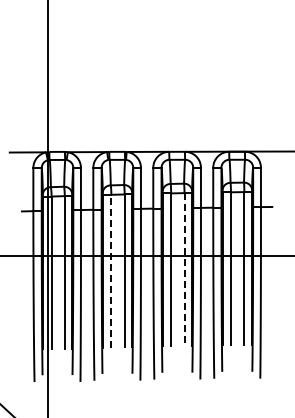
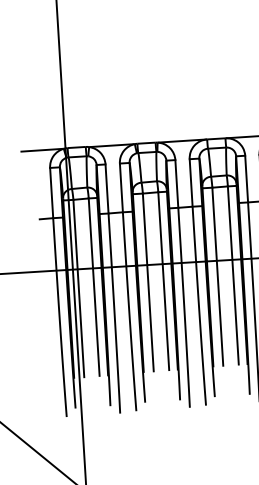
line: (184, 269) -> (233, 275), dashed -> solid
line: (111, 270) -> (148, 281), dashed -> solid

